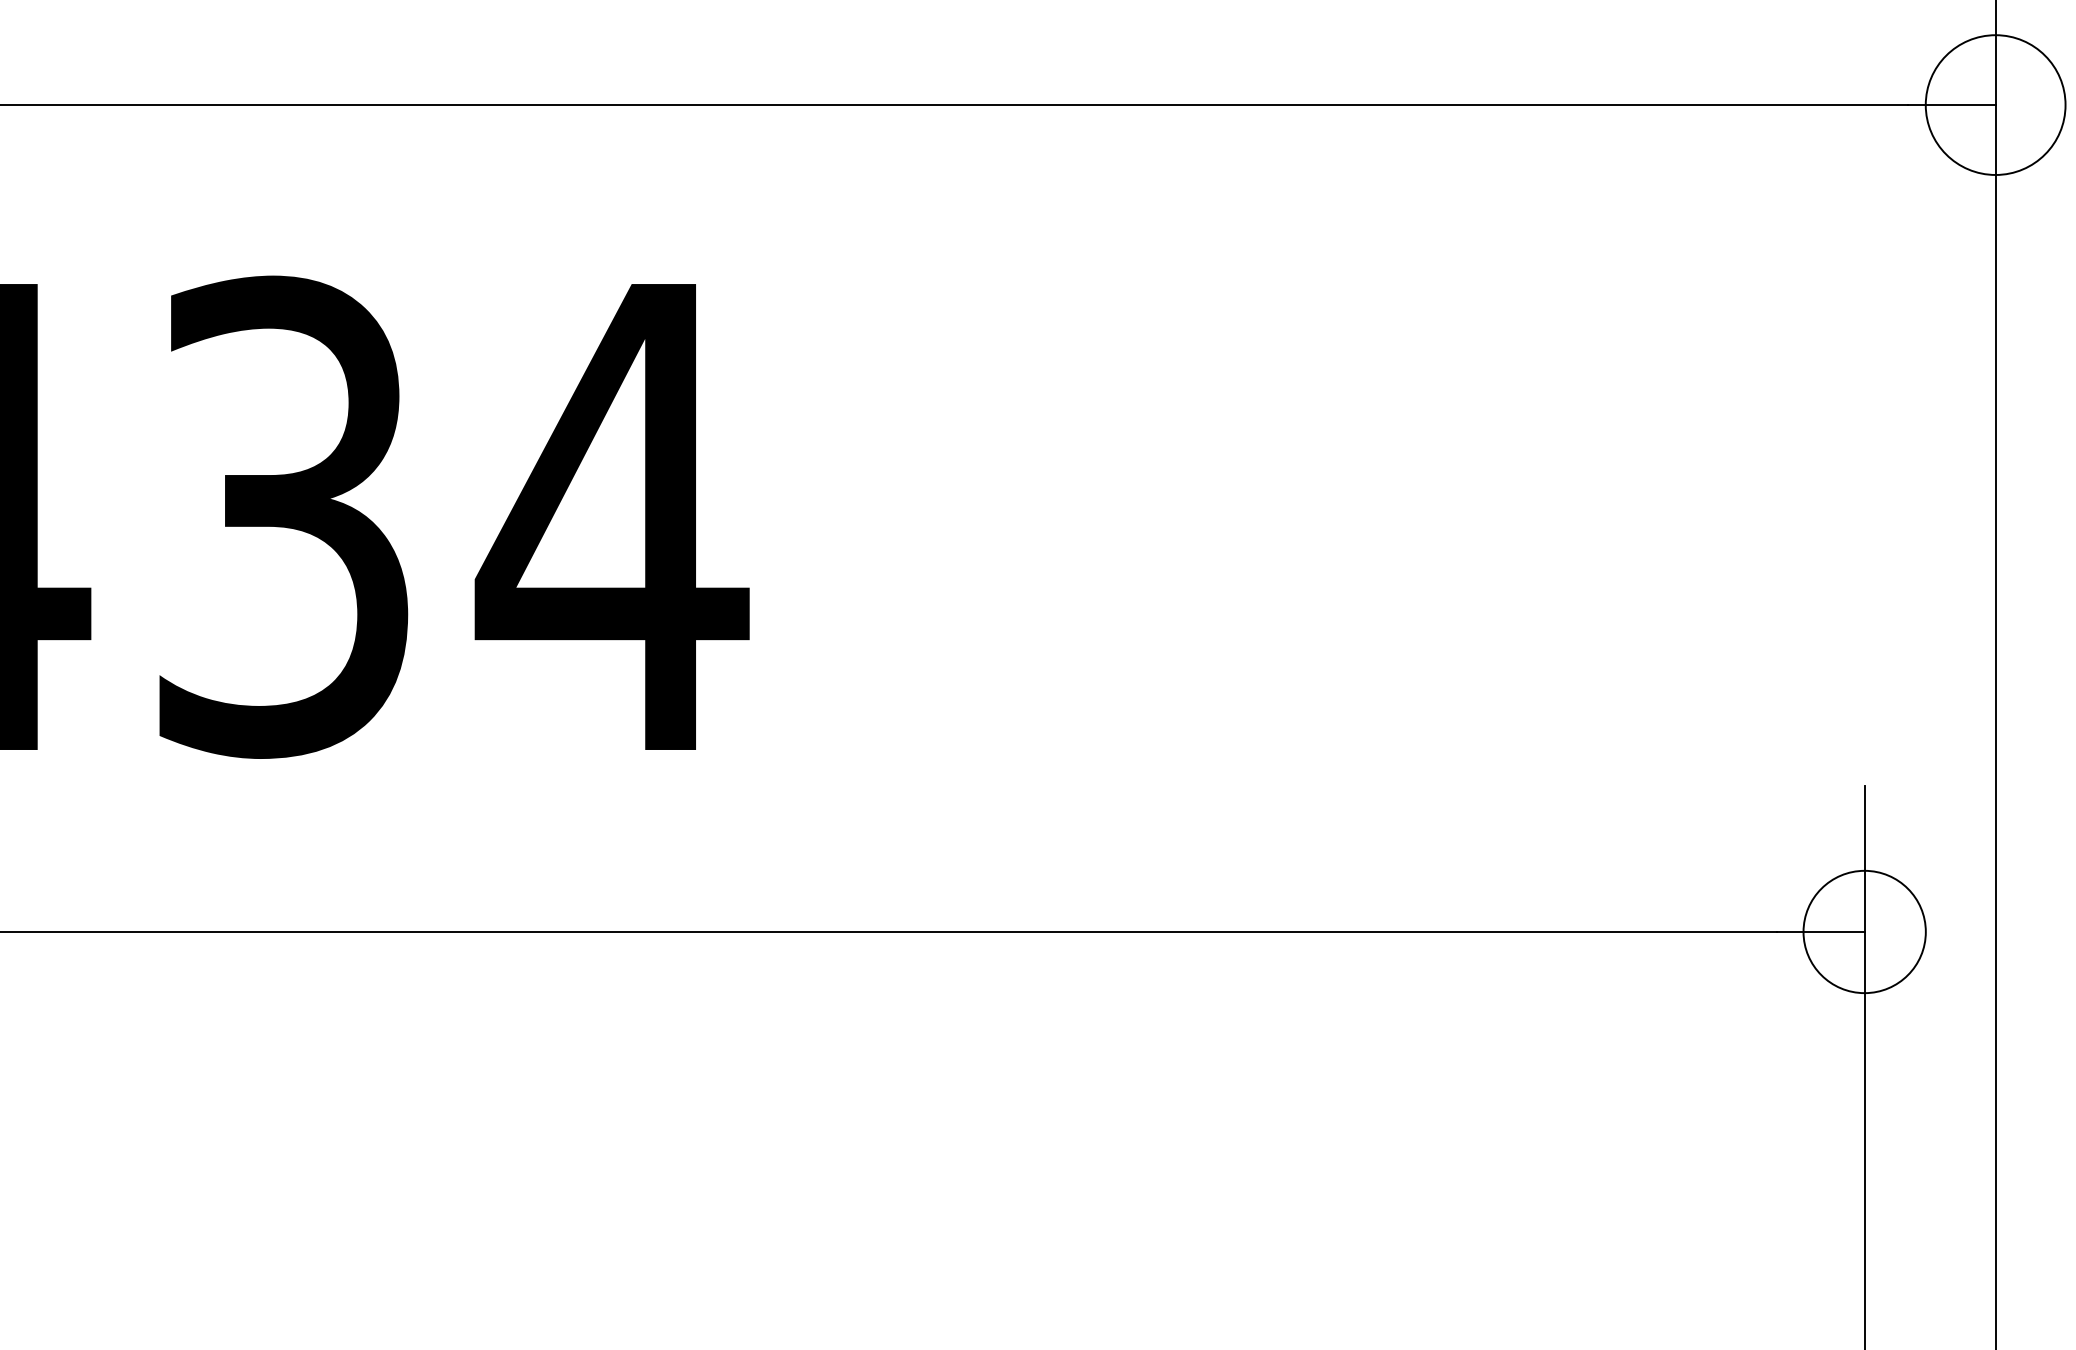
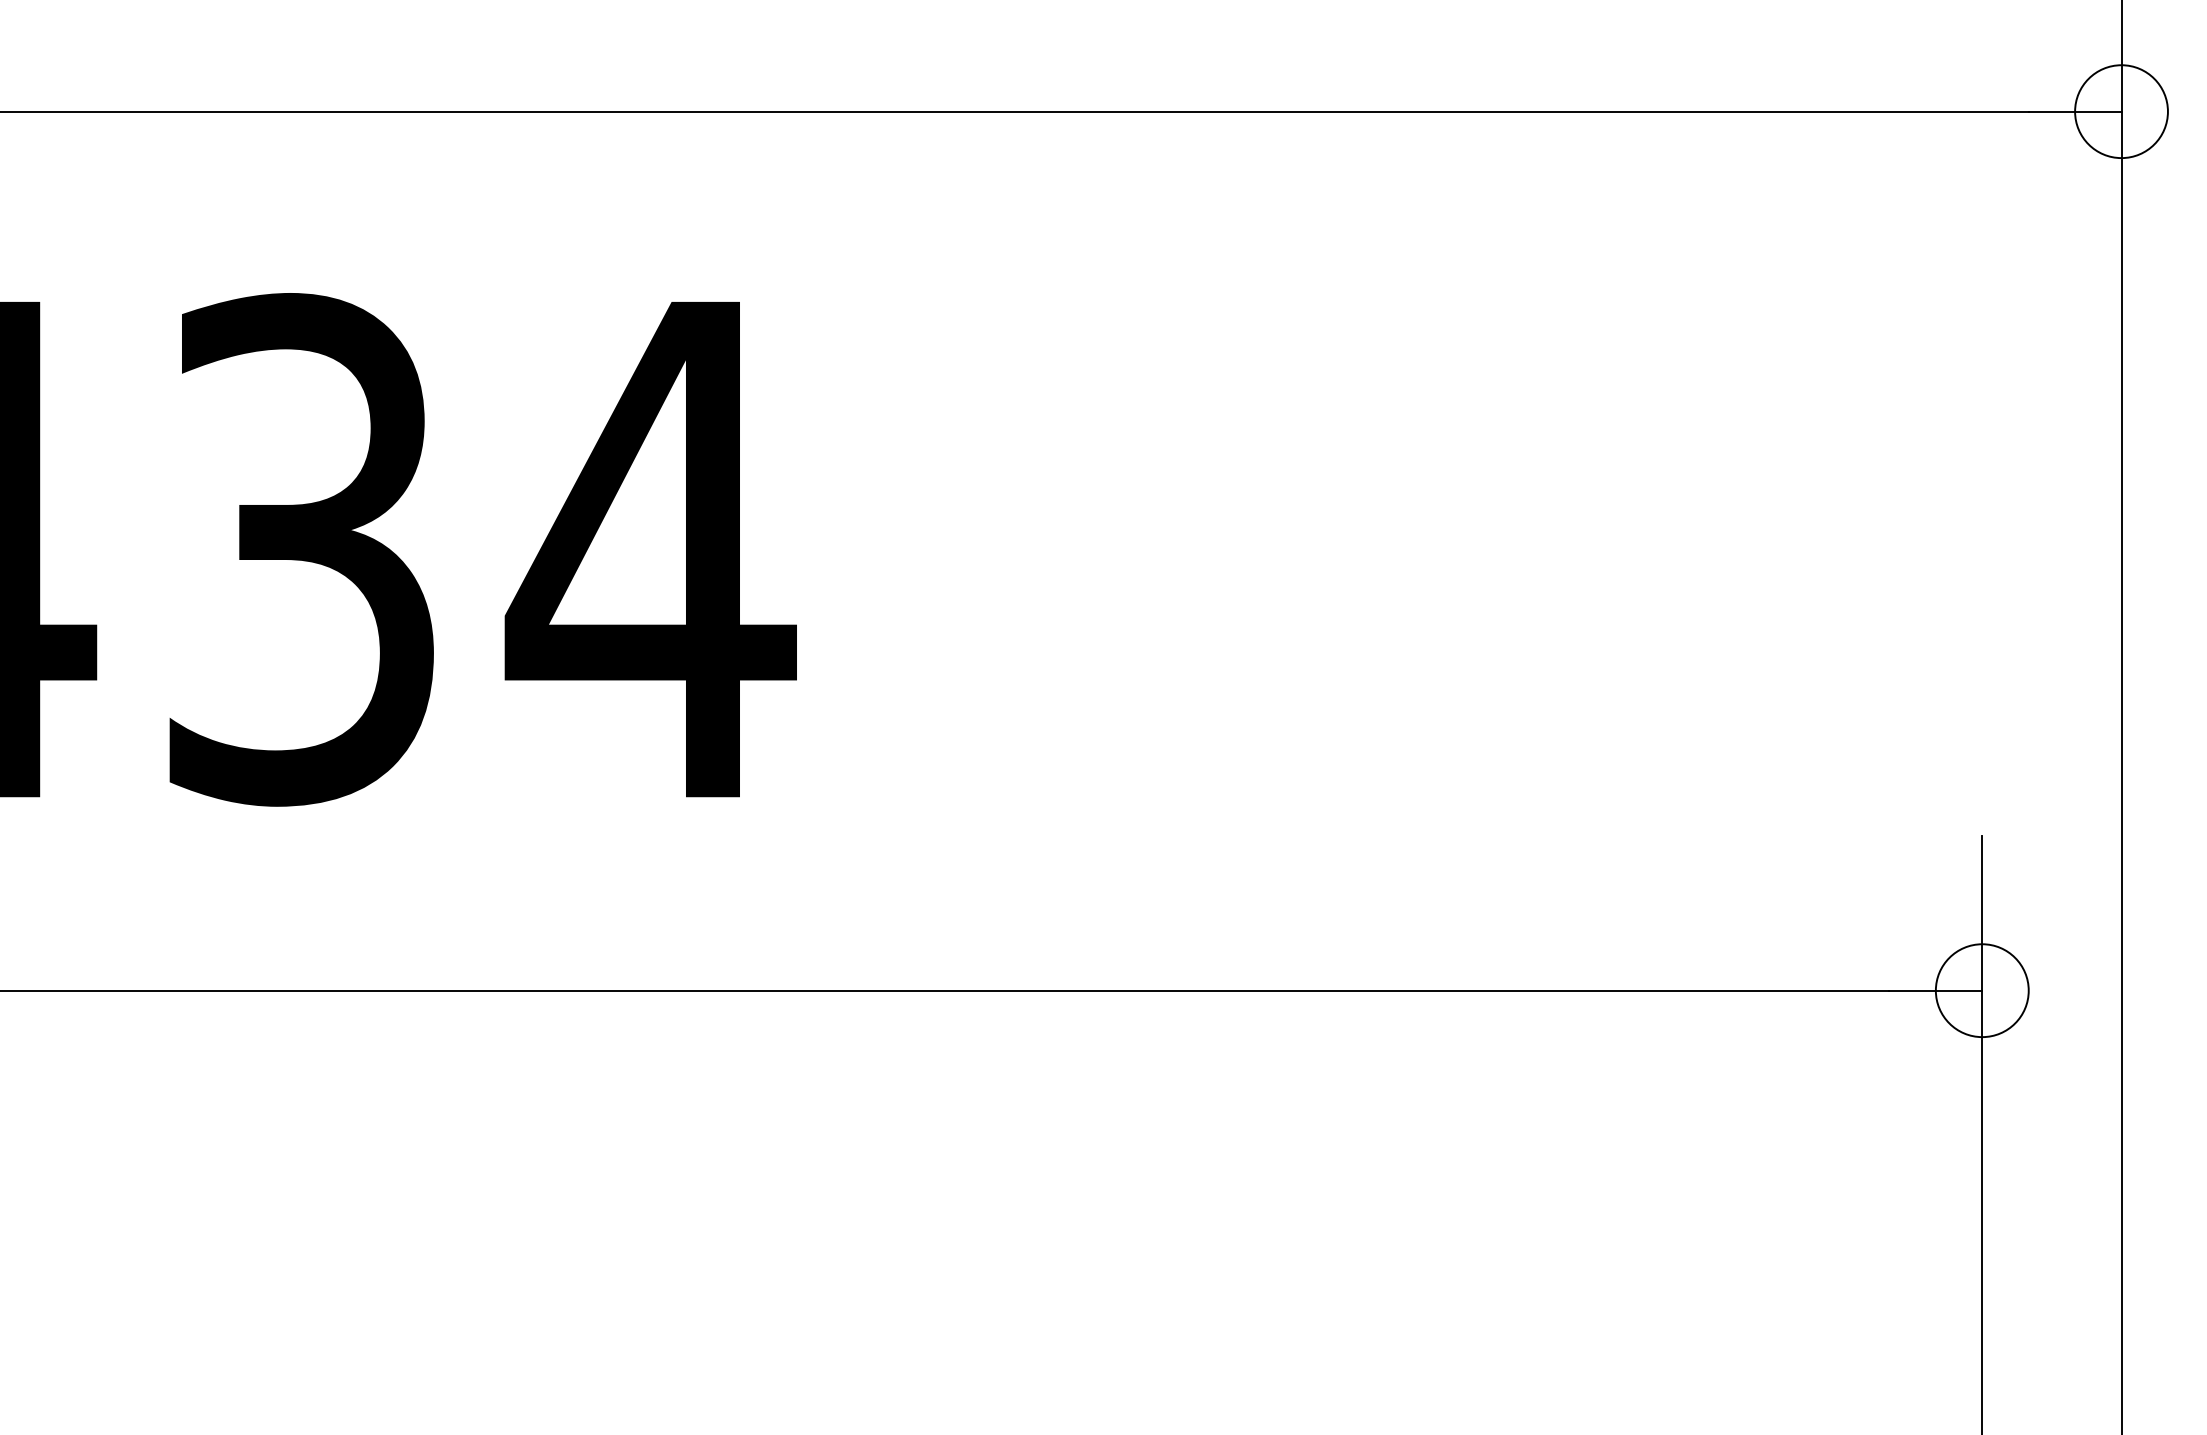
circle: (1995, 104) -> (2121, 111), size x0.62
circle: (1863, 931) -> (1981, 990), size x0.71

